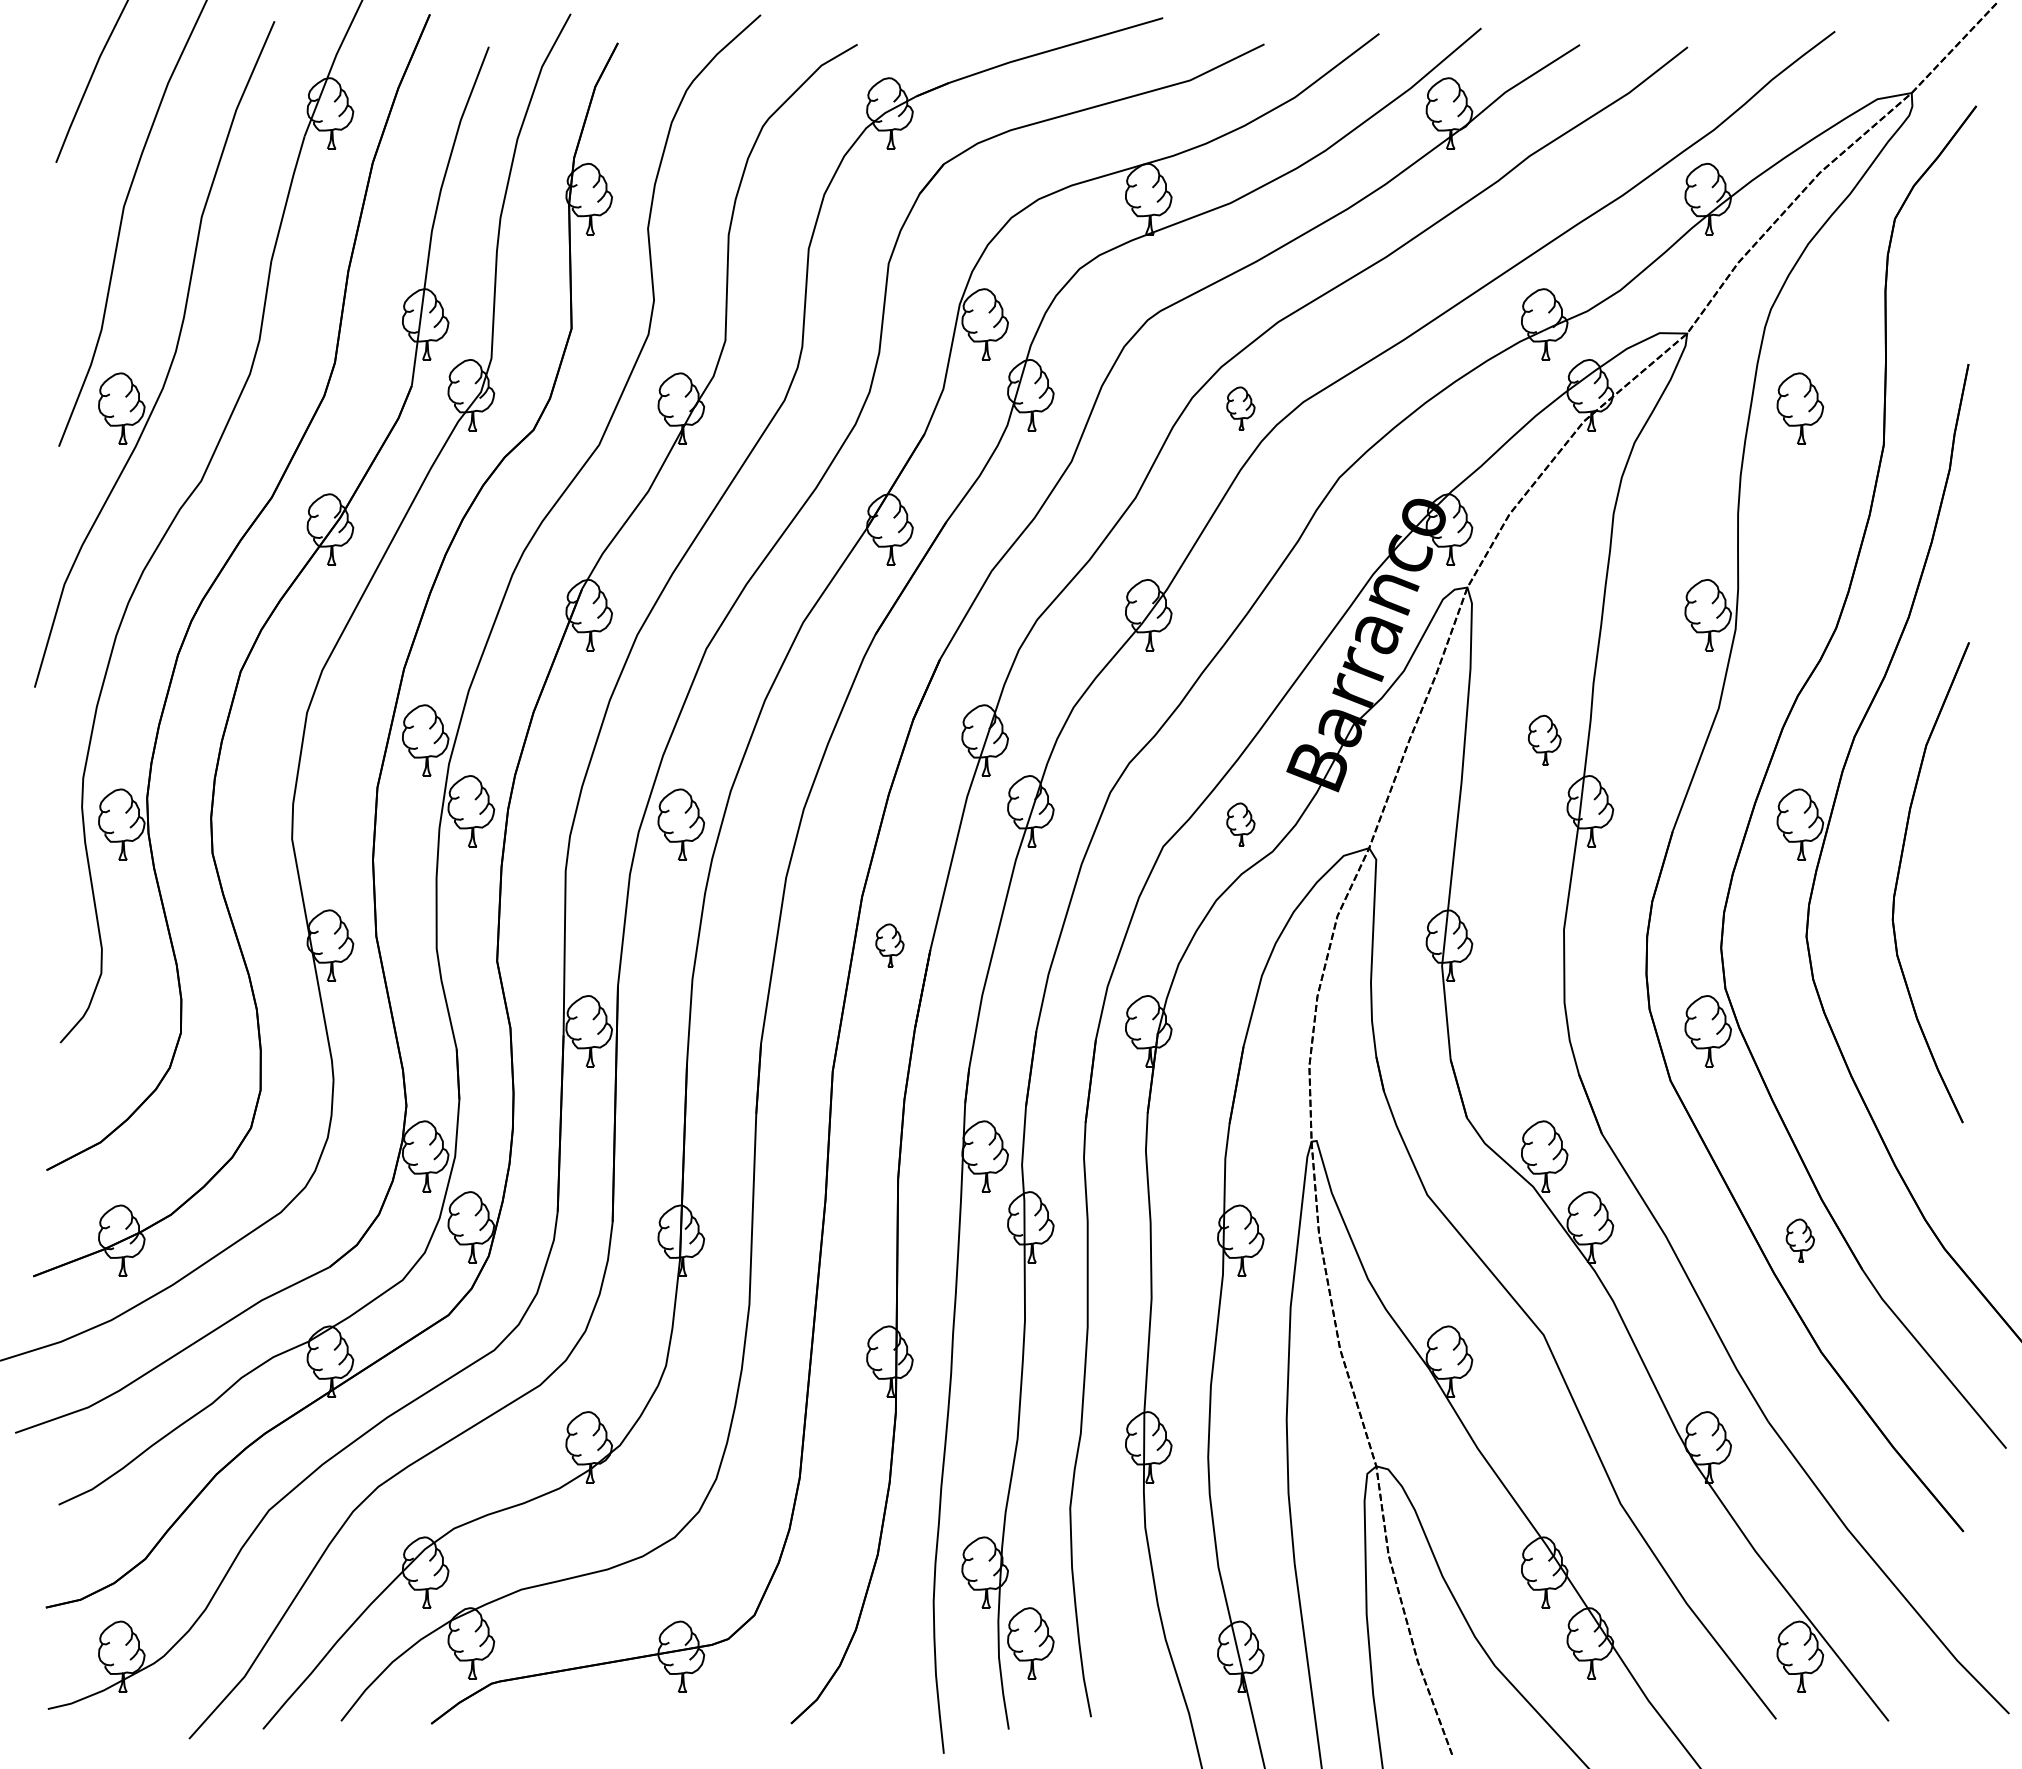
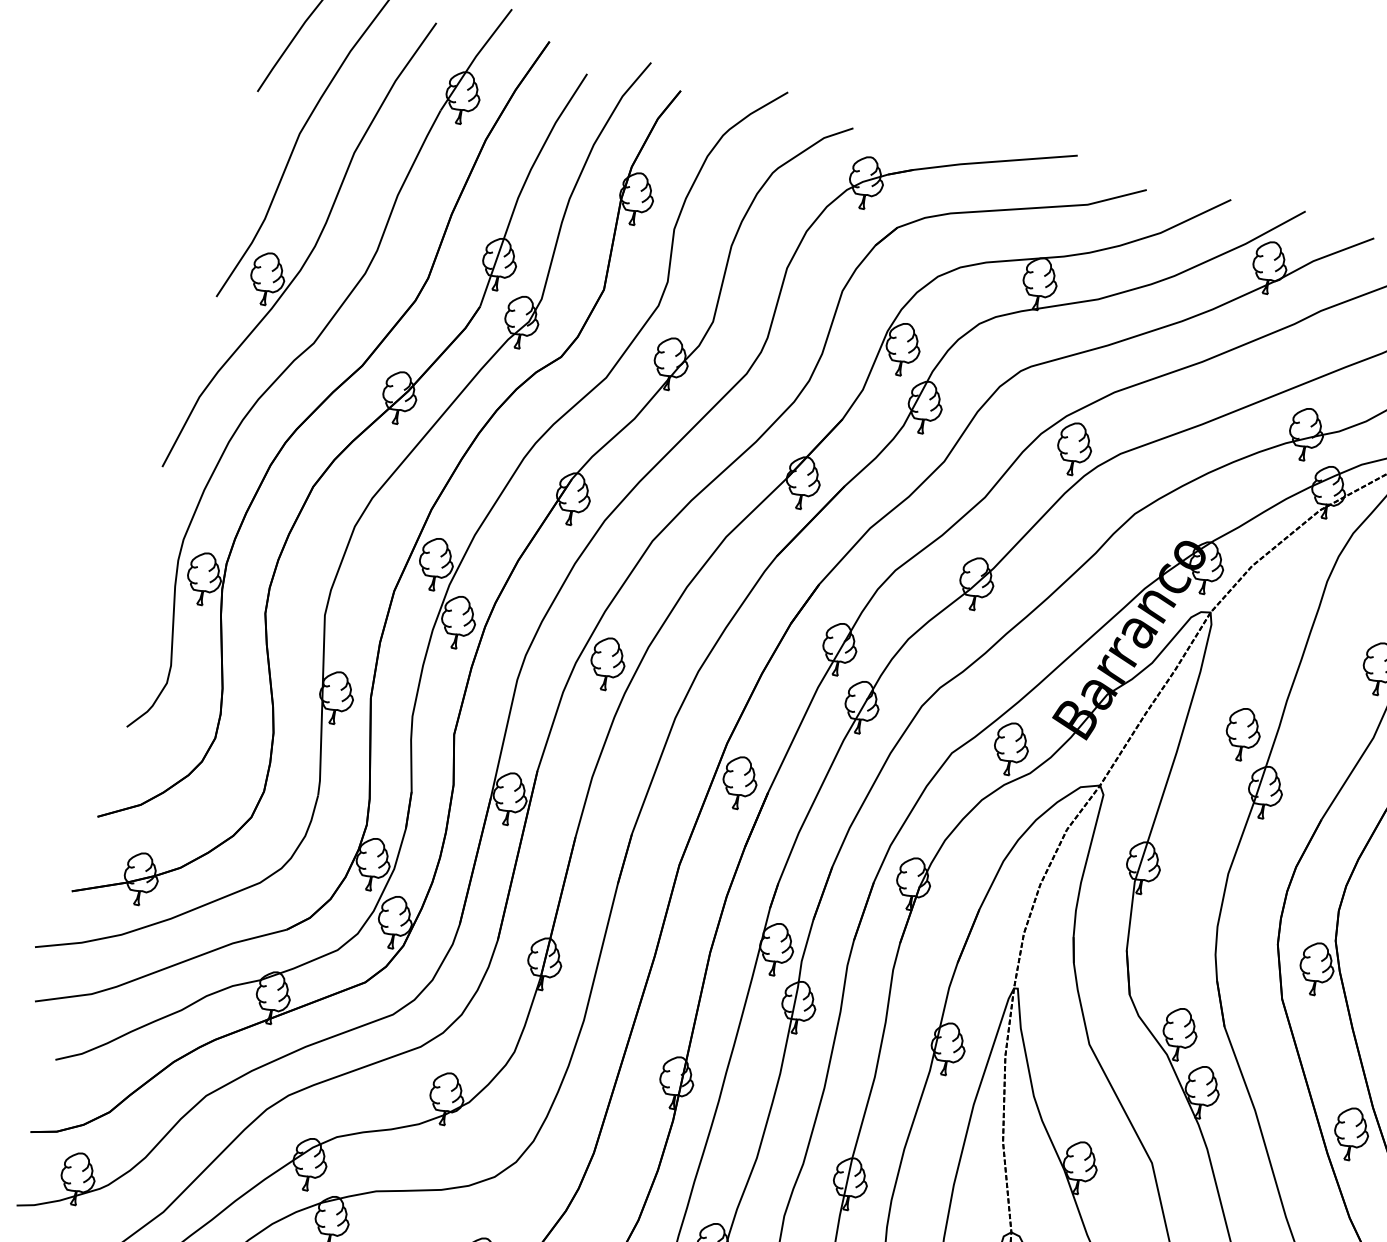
part: (1240, 408) -> (1074, 448), size x1.67
part: (1544, 740) -> (1242, 734), size x1.43
part: (1240, 824) -> (1010, 748), size x1.67
part: (889, 945) -> (739, 782), size x1.67
part: (1800, 1240) -> (1351, 1133), size x1.67

